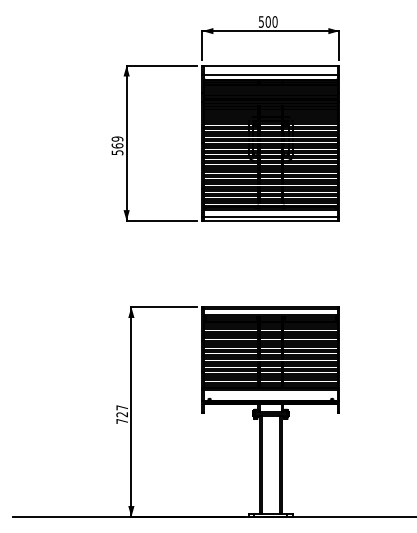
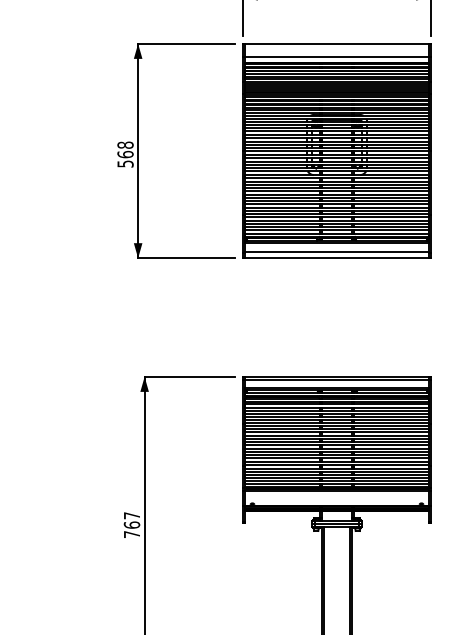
text: (117, 138) -> (125, 144), 569 -> 568
text: (122, 414) -> (132, 524), 727 -> 767

